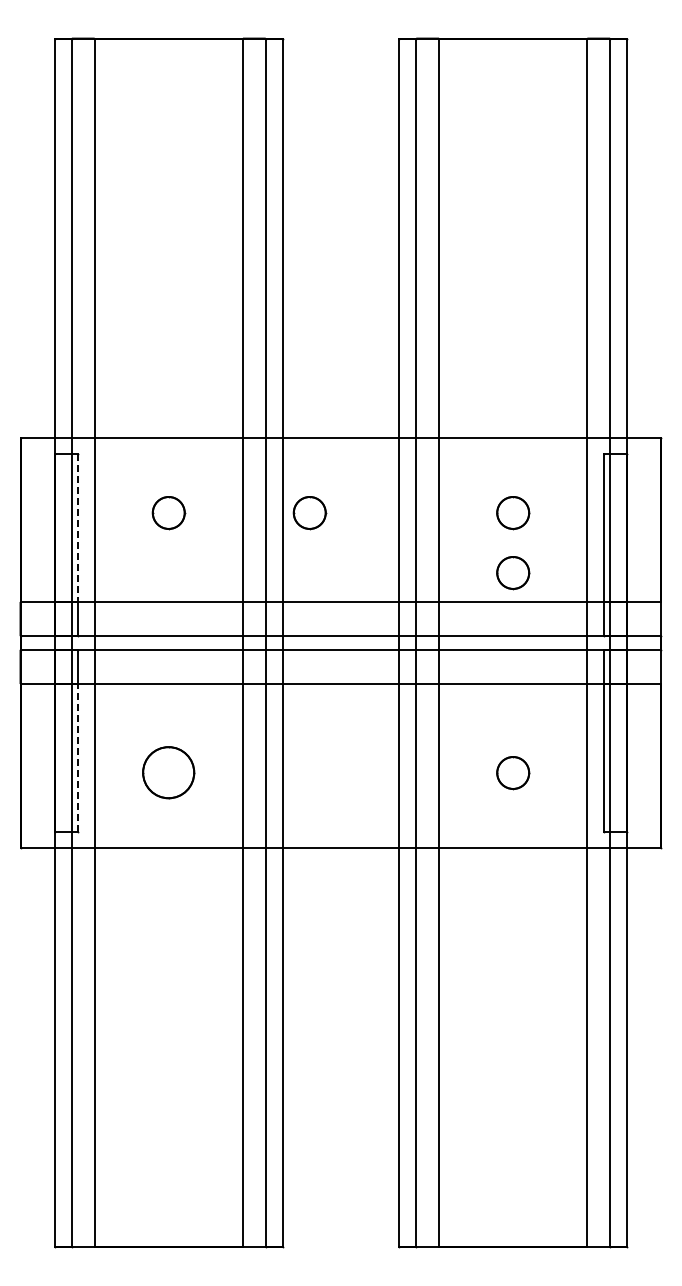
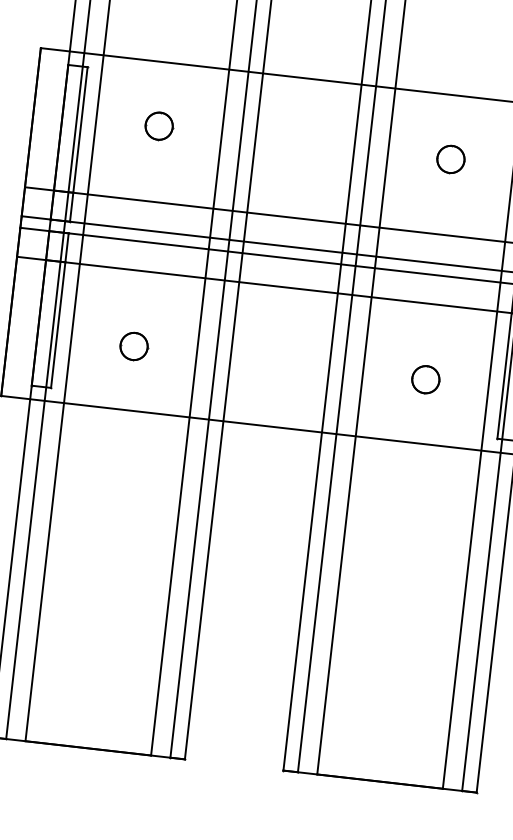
part: (309, 513) -> (278, 140), removed
line: (77, 528) -> (80, 130), dashed -> solid
part: (513, 573) -> (445, 210), removed
line: (77, 757) -> (58, 324), dashed -> solid
part: (168, 773) -> (133, 346), size x0.62

